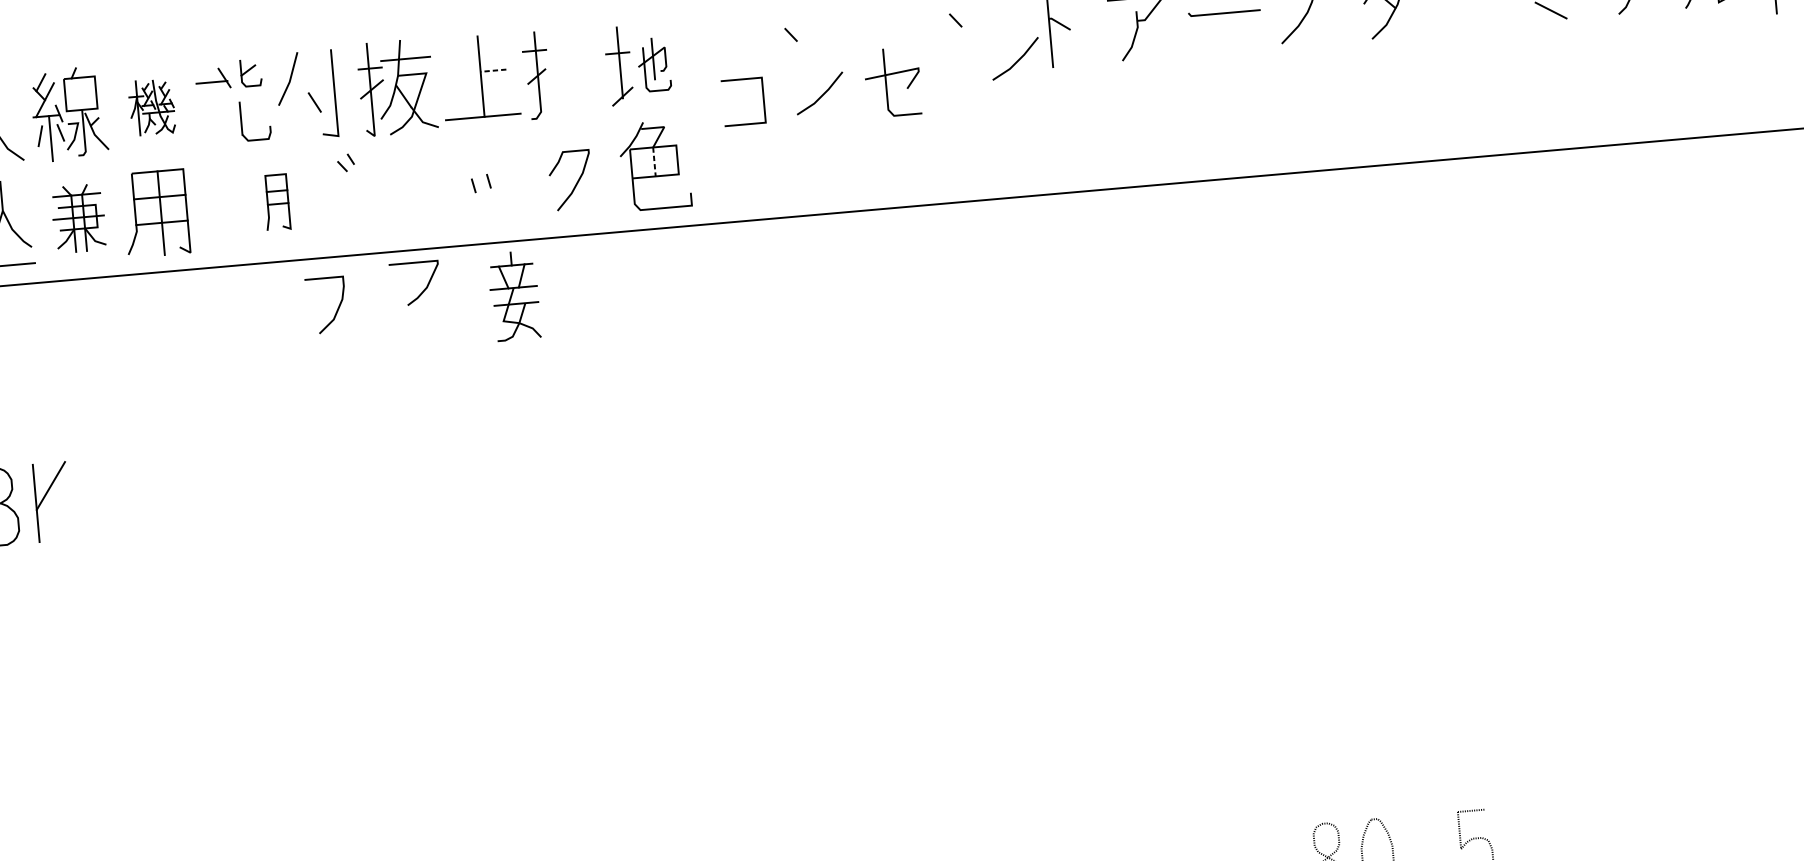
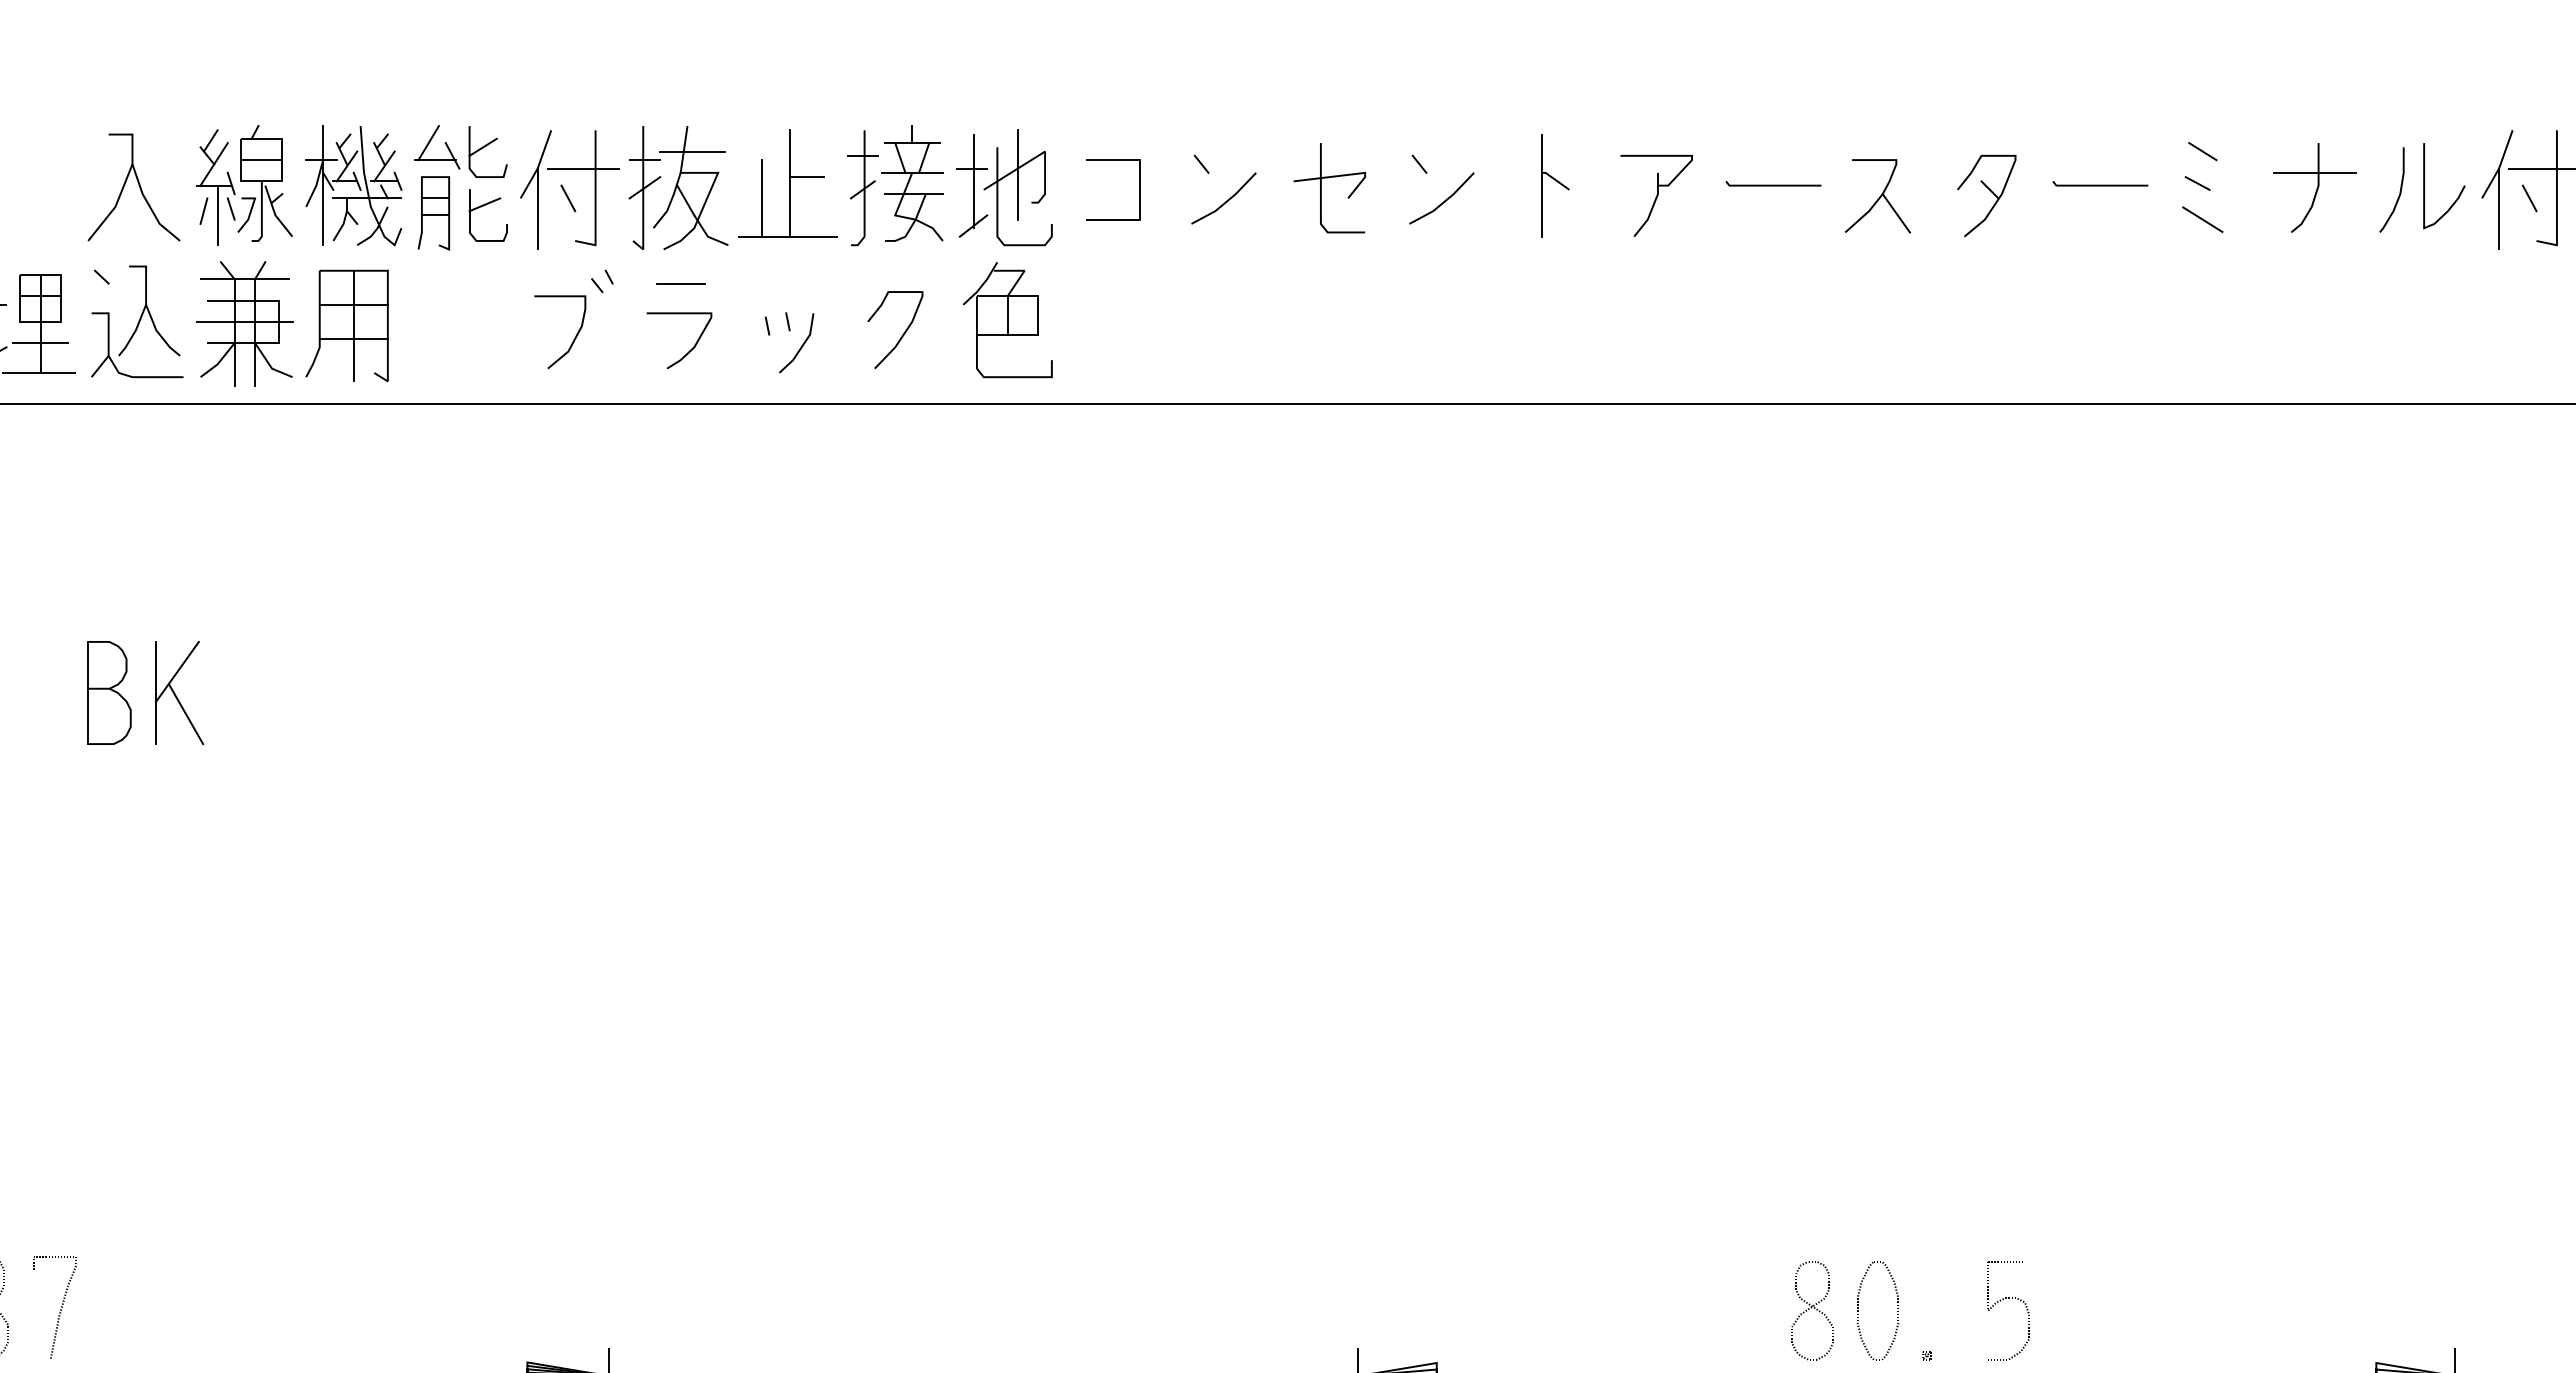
line: (1318, 26) -> (1895, 213), added
line: (1017, 60) -> (1444, 200), moved
part: (653, 64) -> (1017, 187), size x1.67
line: (205, 70) -> (428, 143), added
line: (493, 71) -> (806, 177), dashed -> solid
part: (250, 72) -> (487, 151), size x1.43
line: (324, 78) -> (583, 168), added
part: (886, 83) -> (1321, 188), moved
line: (461, 89) -> (762, 198), added
line: (80, 94) -> (261, 160), added
line: (822, 94) -> (1226, 200), moved
line: (763, 99) -> (1139, 189), moved
part: (151, 106) -> (353, 185), size x1.67
line: (251, 112) -> (484, 204), added
line: (292, 112) -> (537, 208), added
line: (405, 159) -> (680, 283), added
line: (654, 161) -> (1007, 315), dashed -> solid
line: (500, 198) -> (801, 345), added
part: (276, 202) -> (433, 213), moved
part: (78, 218) -> (244, 323), size x1.43
curve: (423, 290) -> (689, 350), moved
part: (514, 296) -> (912, 183), moved
curve: (336, 310) -> (573, 339), moved
line: (60, 517) -> (186, 714), added

